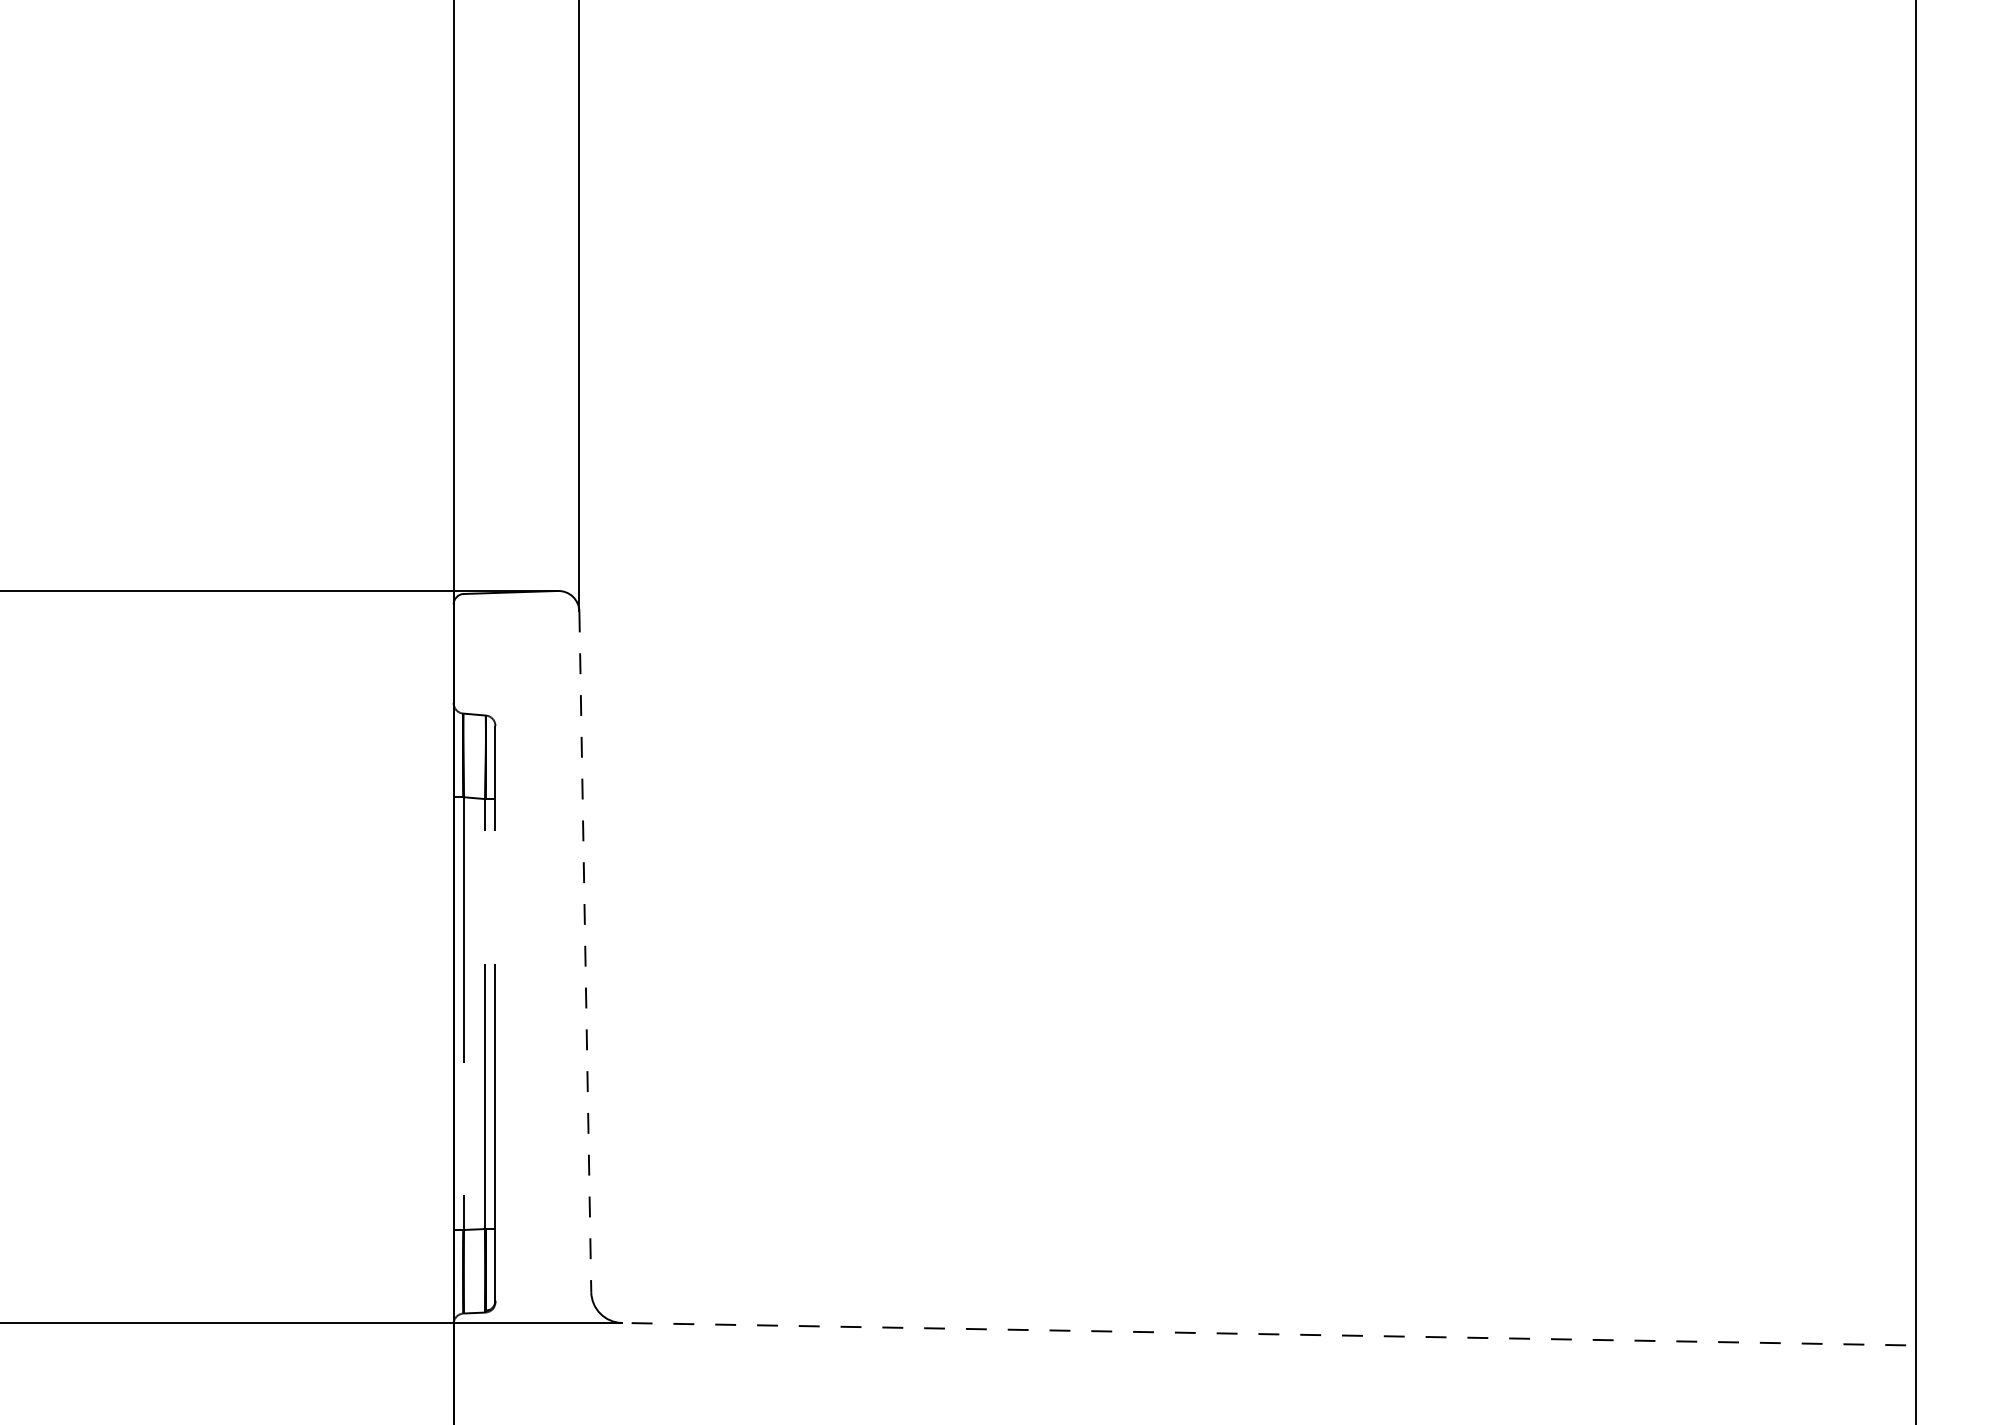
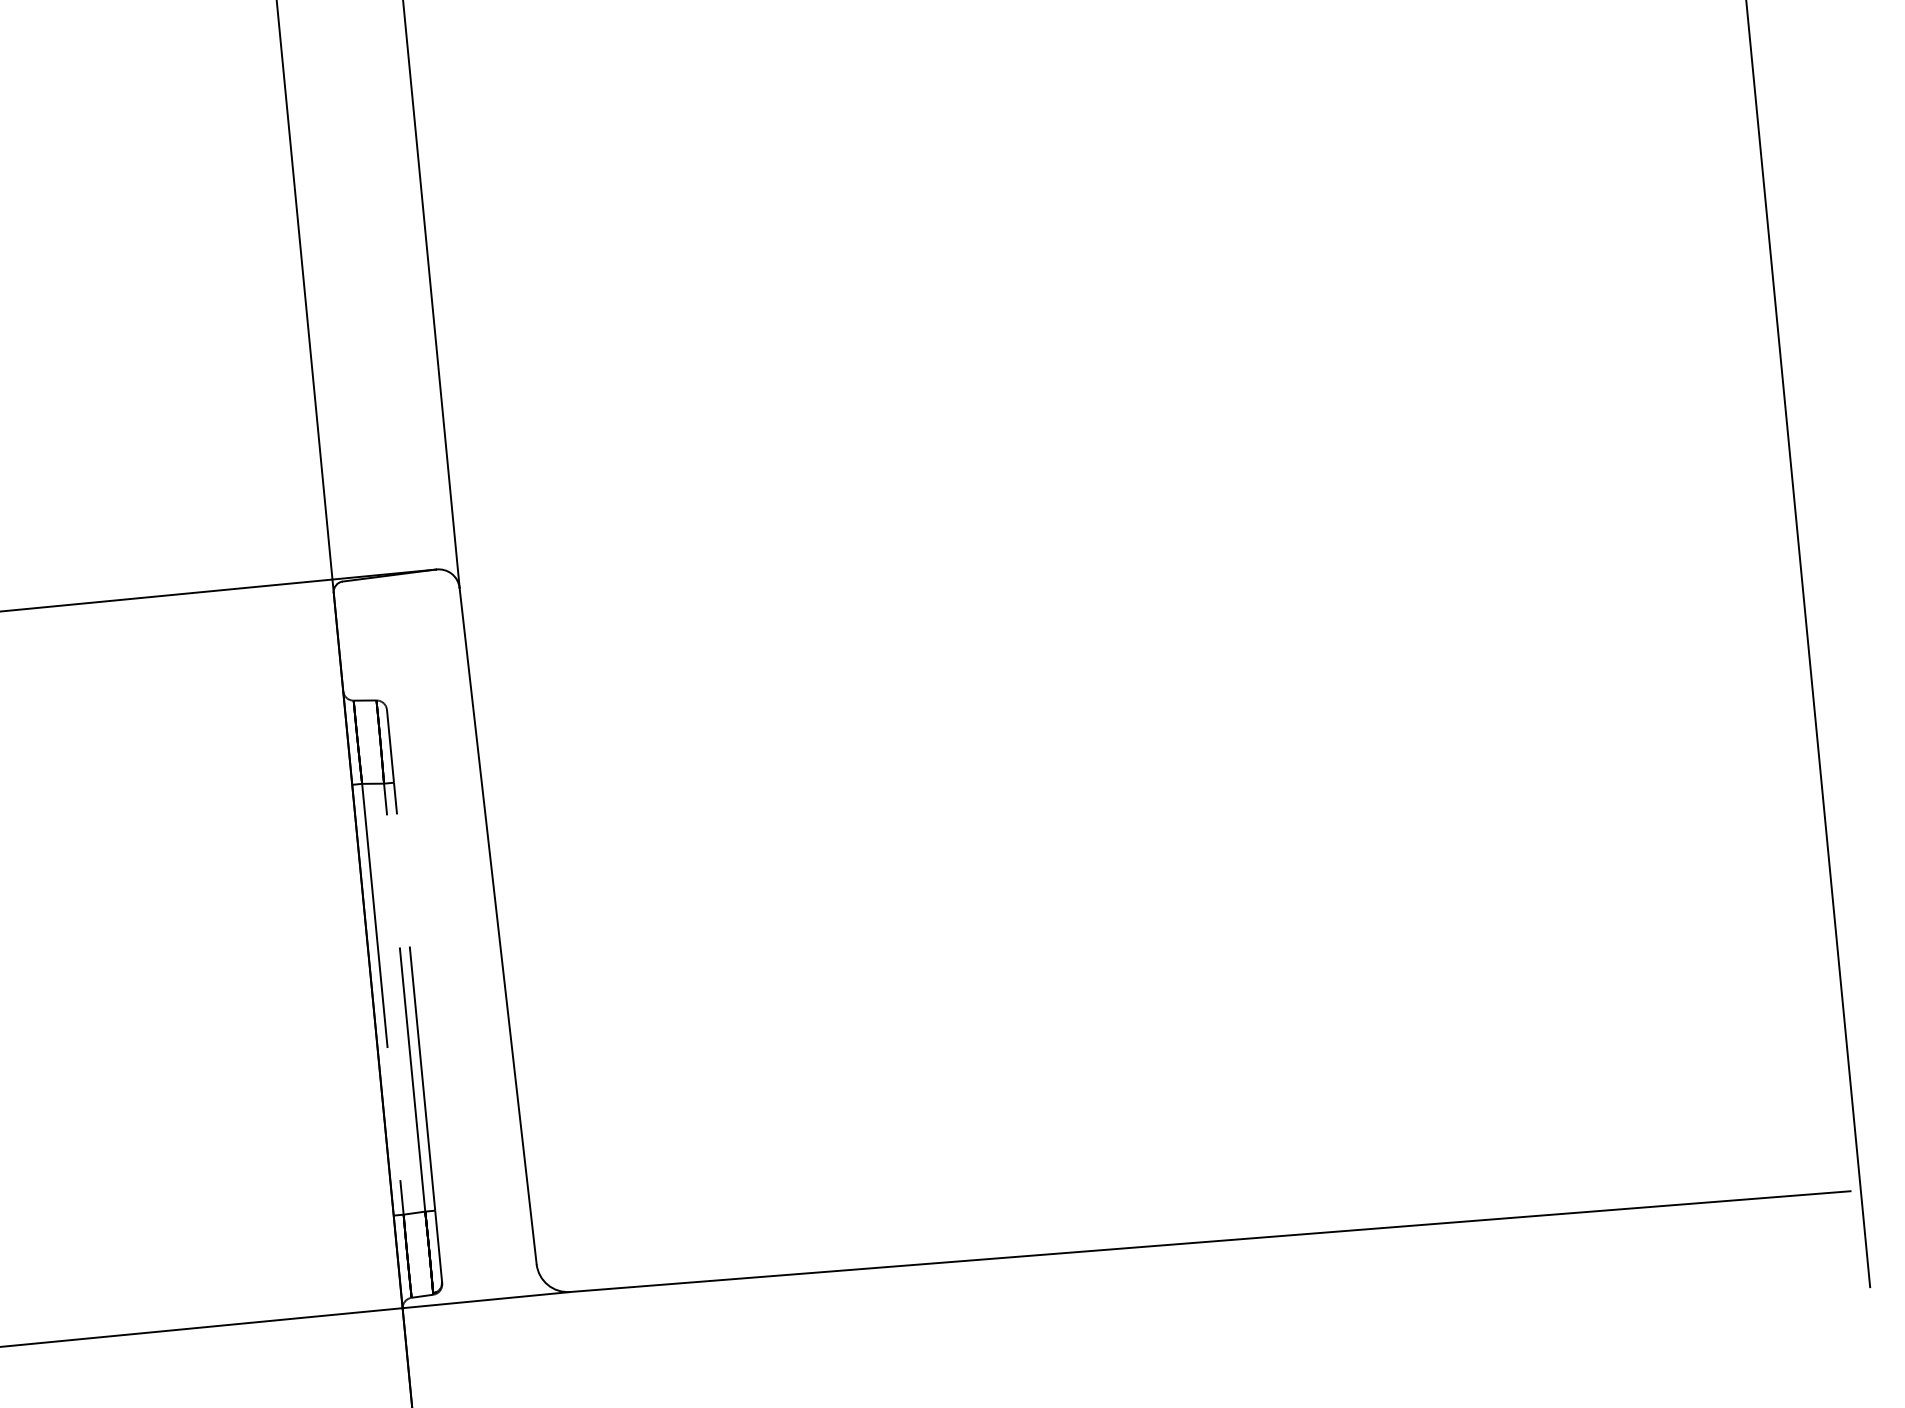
line: (585, 952) -> (498, 926), dashed -> solid
line: (1263, 1334) -> (1209, 1242), dashed -> solid

